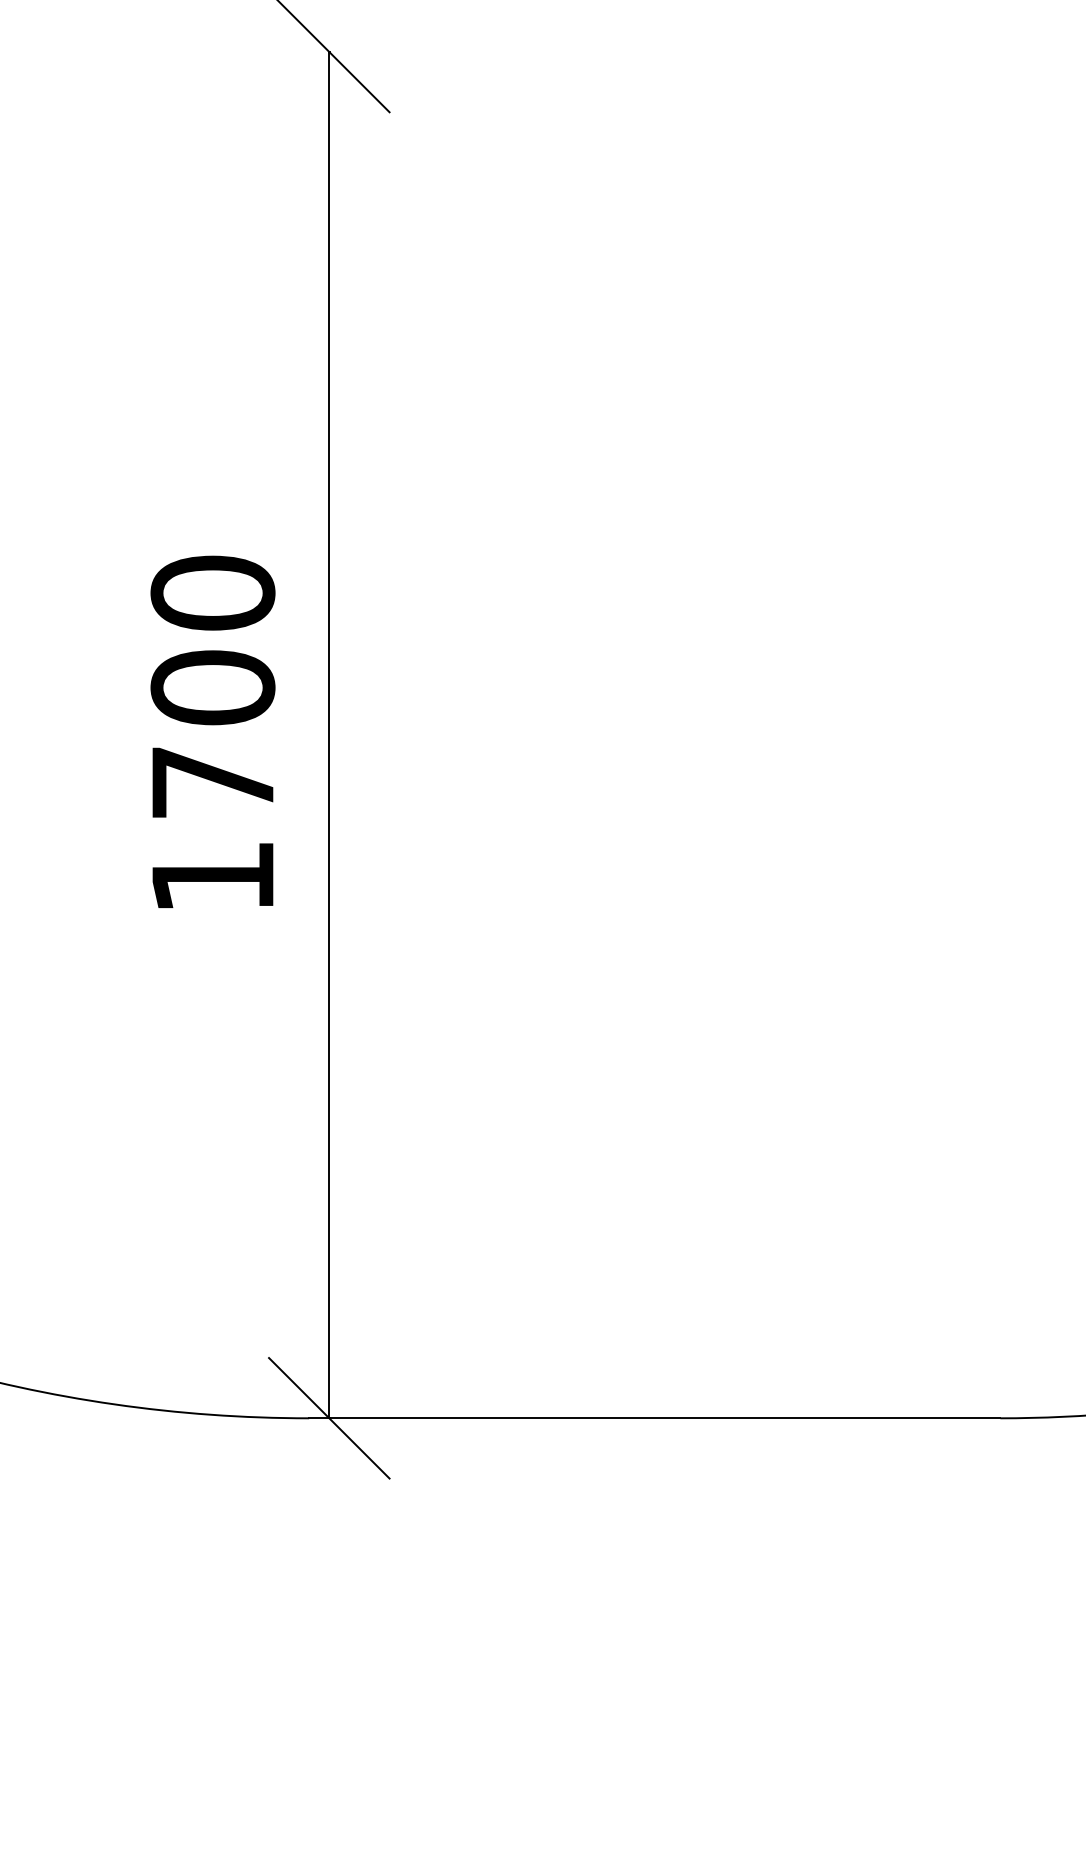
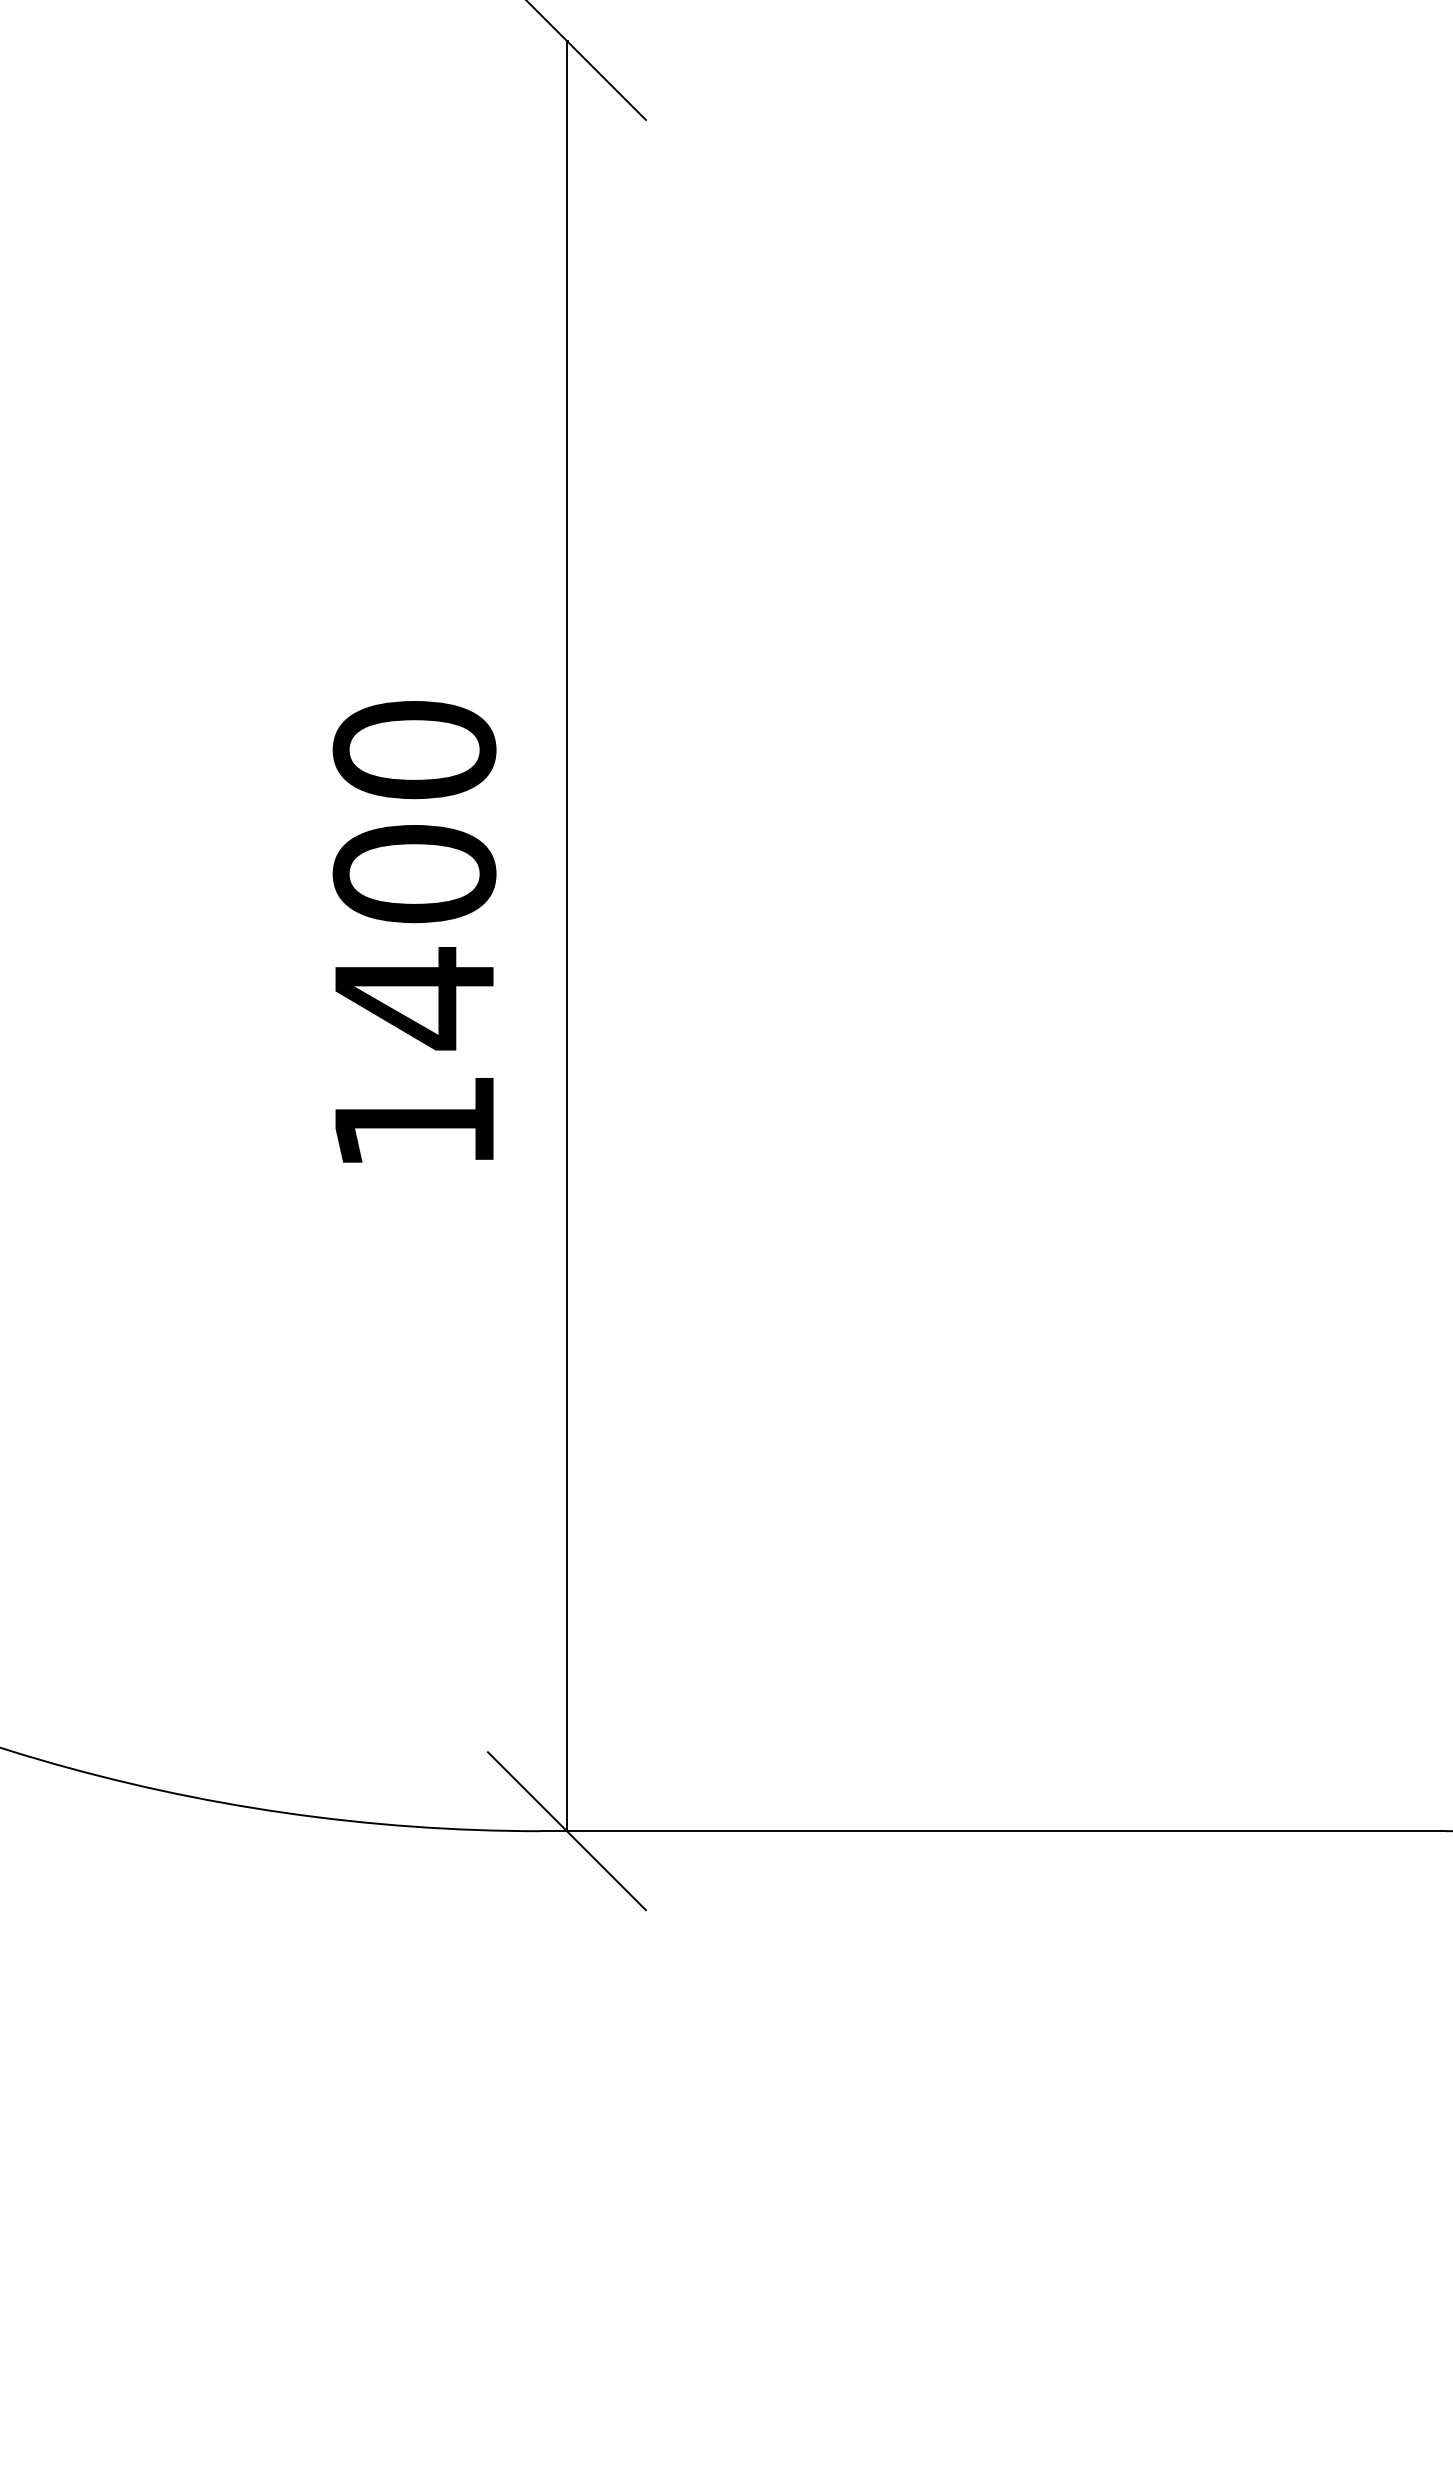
text: (212, 782) -> (414, 998), 1700 -> 1400

